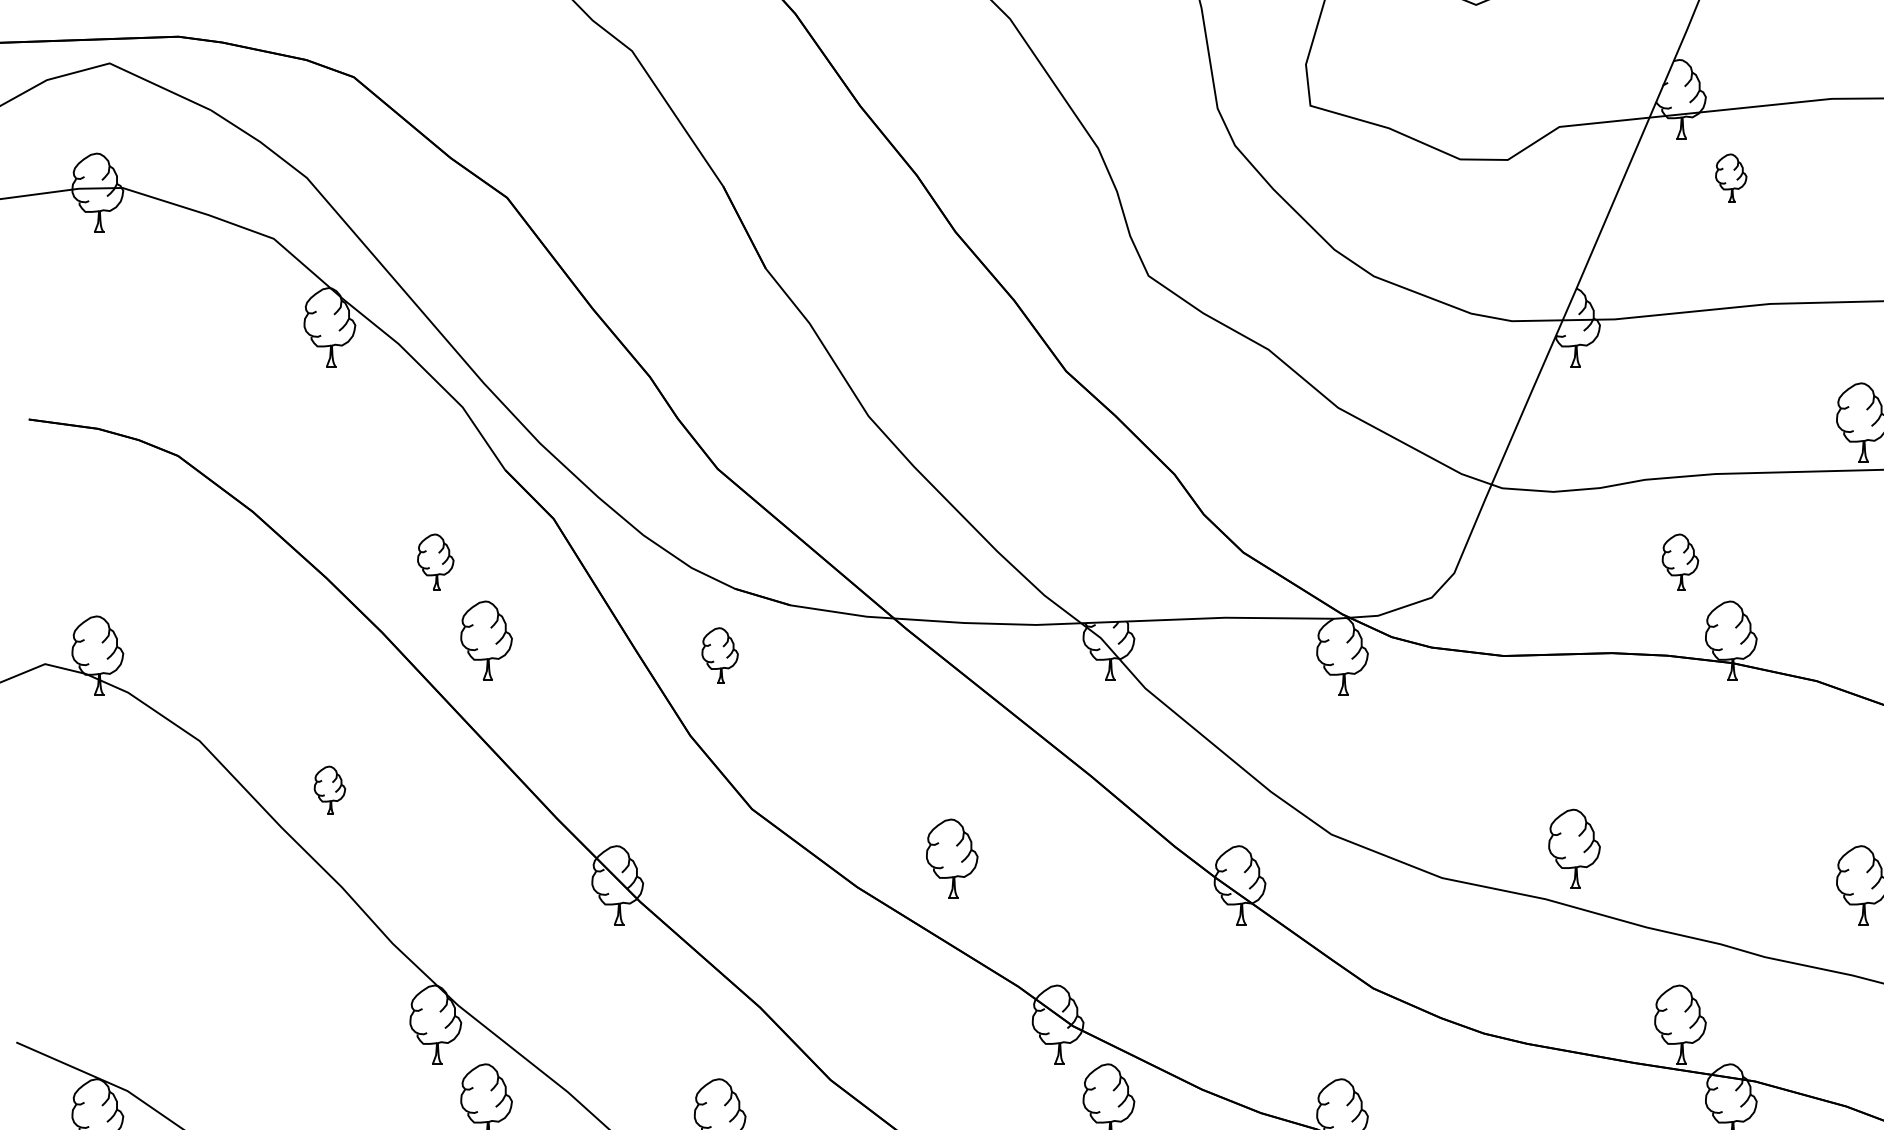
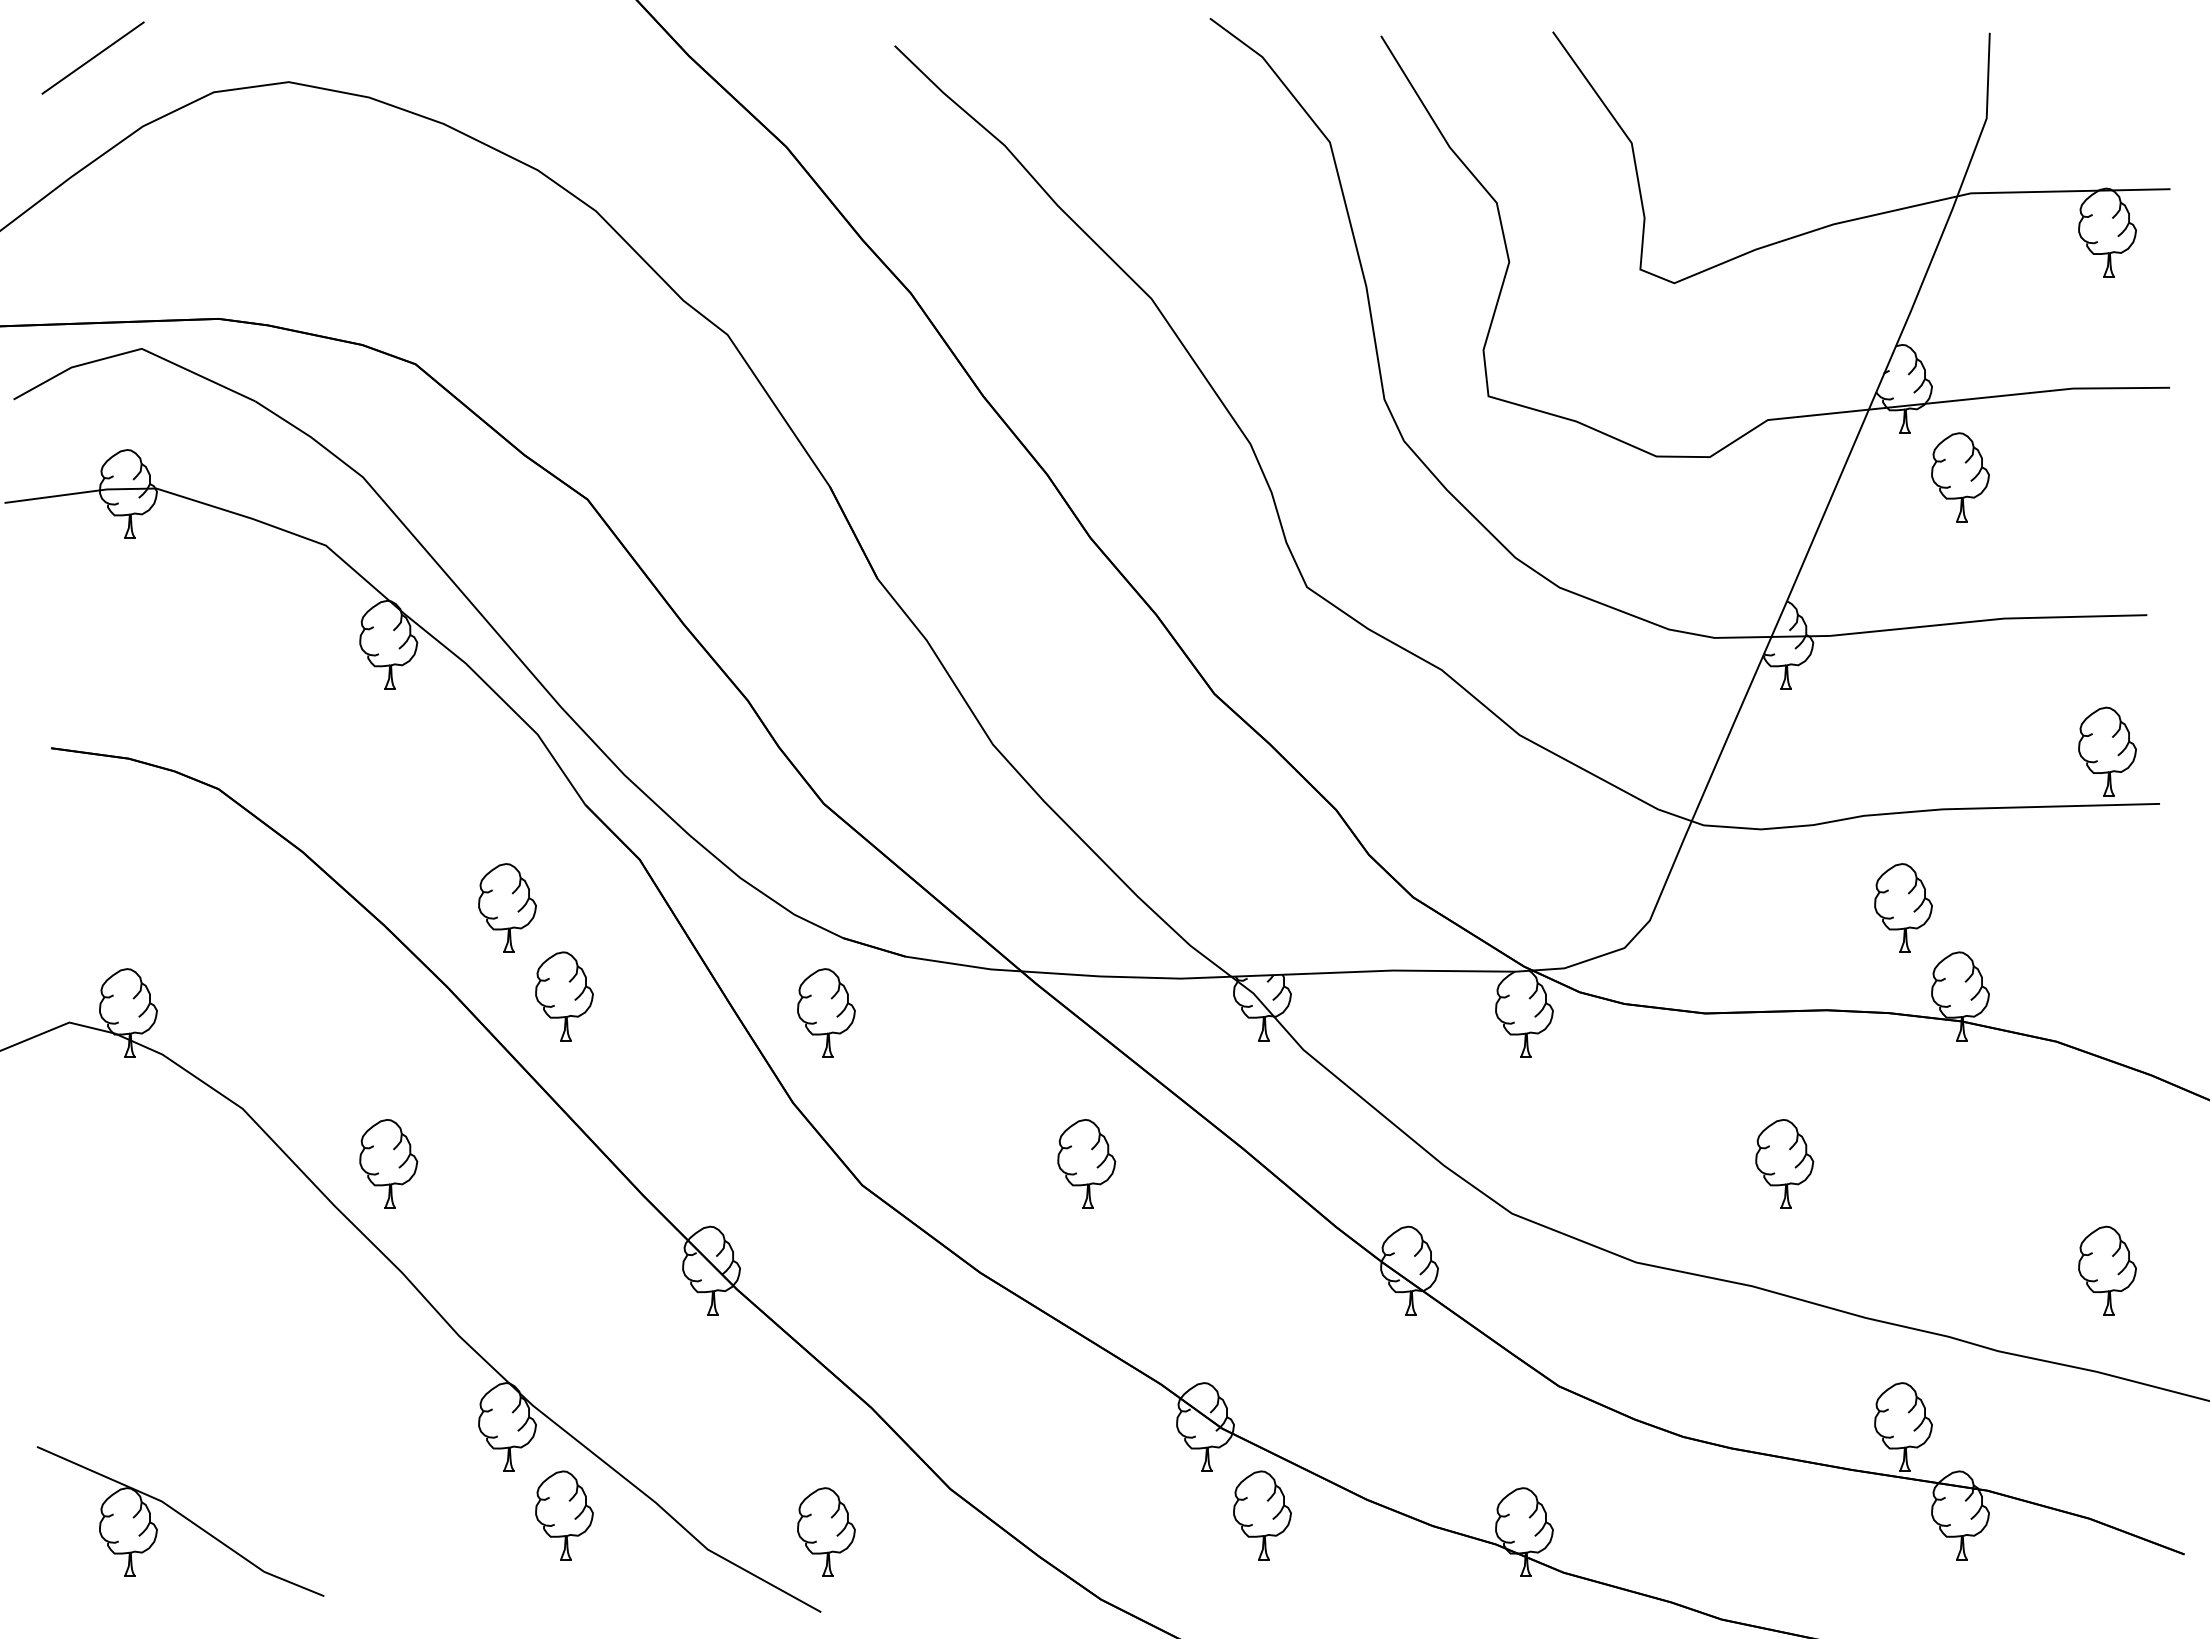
part: (1731, 178) -> (1960, 477), size x1.67
part: (435, 561) -> (507, 907), size x1.43
part: (1680, 561) -> (1903, 907), size x1.43
part: (720, 655) -> (826, 1012), size x1.43
part: (329, 789) -> (388, 1163), size x1.67
part: (1574, 848) -> (1784, 1163), moved
part: (952, 858) -> (1086, 1163), moved

